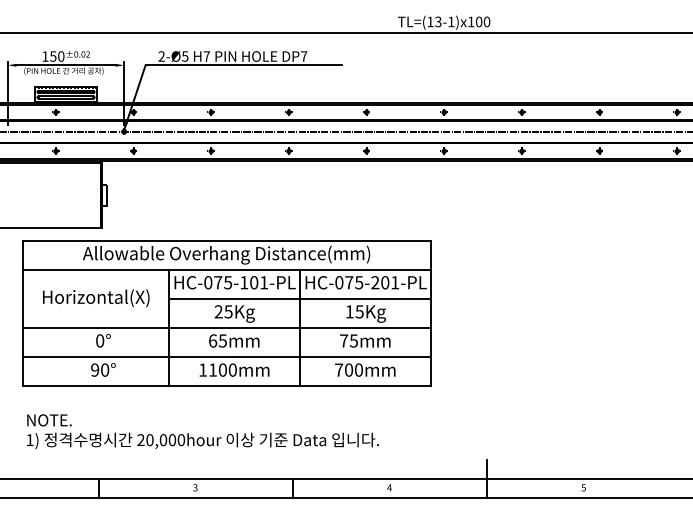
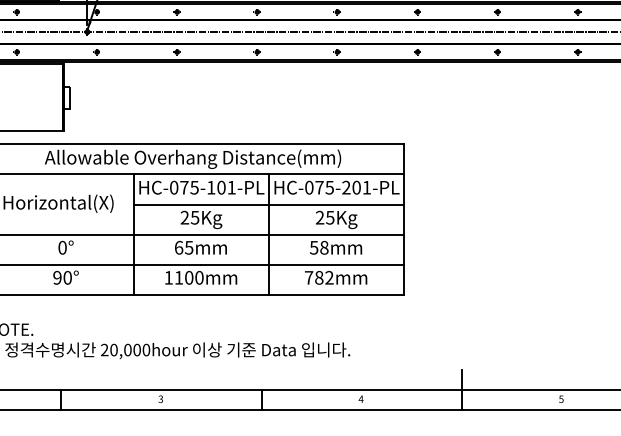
text: (349, 311) -> (319, 217), 15Kg -> 25Kg
text: (349, 340) -> (319, 247), 75mm -> 58mm
text: (353, 369) -> (323, 277), 700mm -> 782mm

